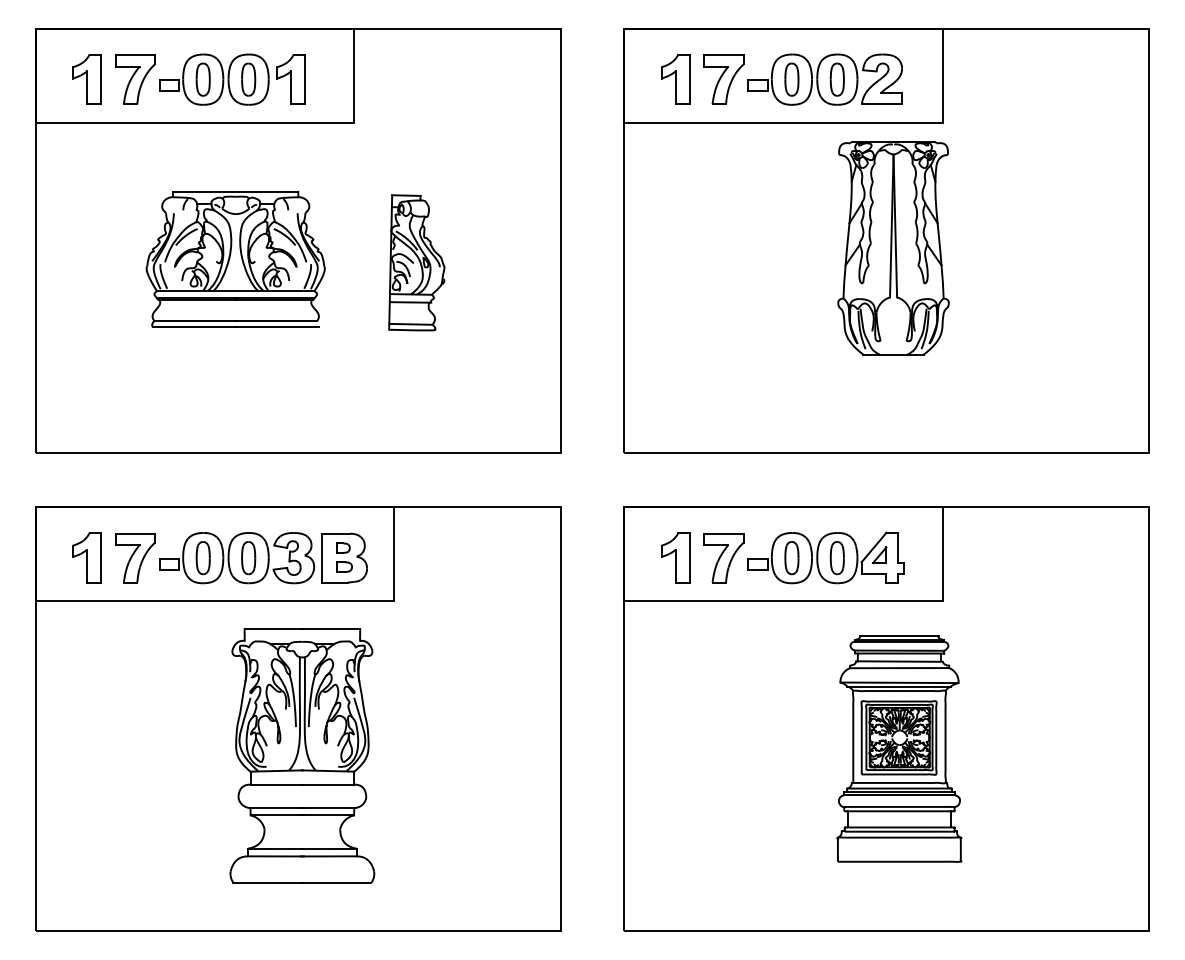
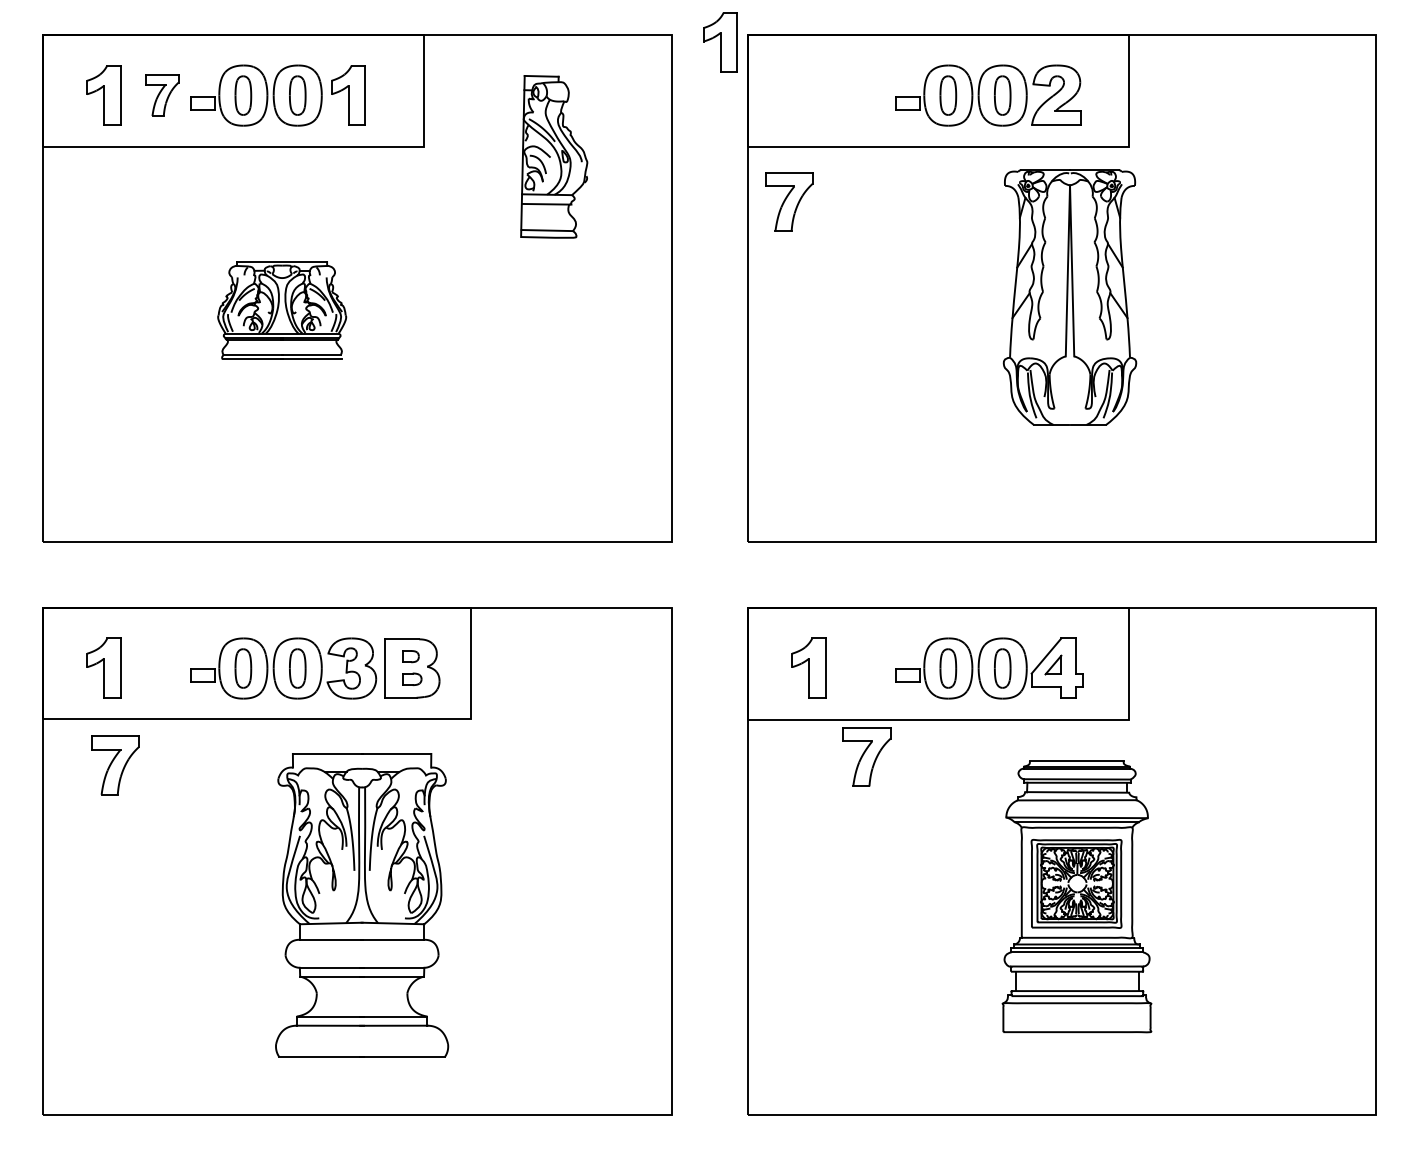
part: (135, 79) -> (162, 95), size x0.7
part: (675, 79) -> (720, 42), moved
part: (723, 79) -> (788, 201), moved
part: (235, 258) -> (281, 309), size x0.6
part: (416, 262) -> (553, 156), moved
part: (135, 558) -> (115, 766), moved
part: (723, 558) -> (866, 757), moved

